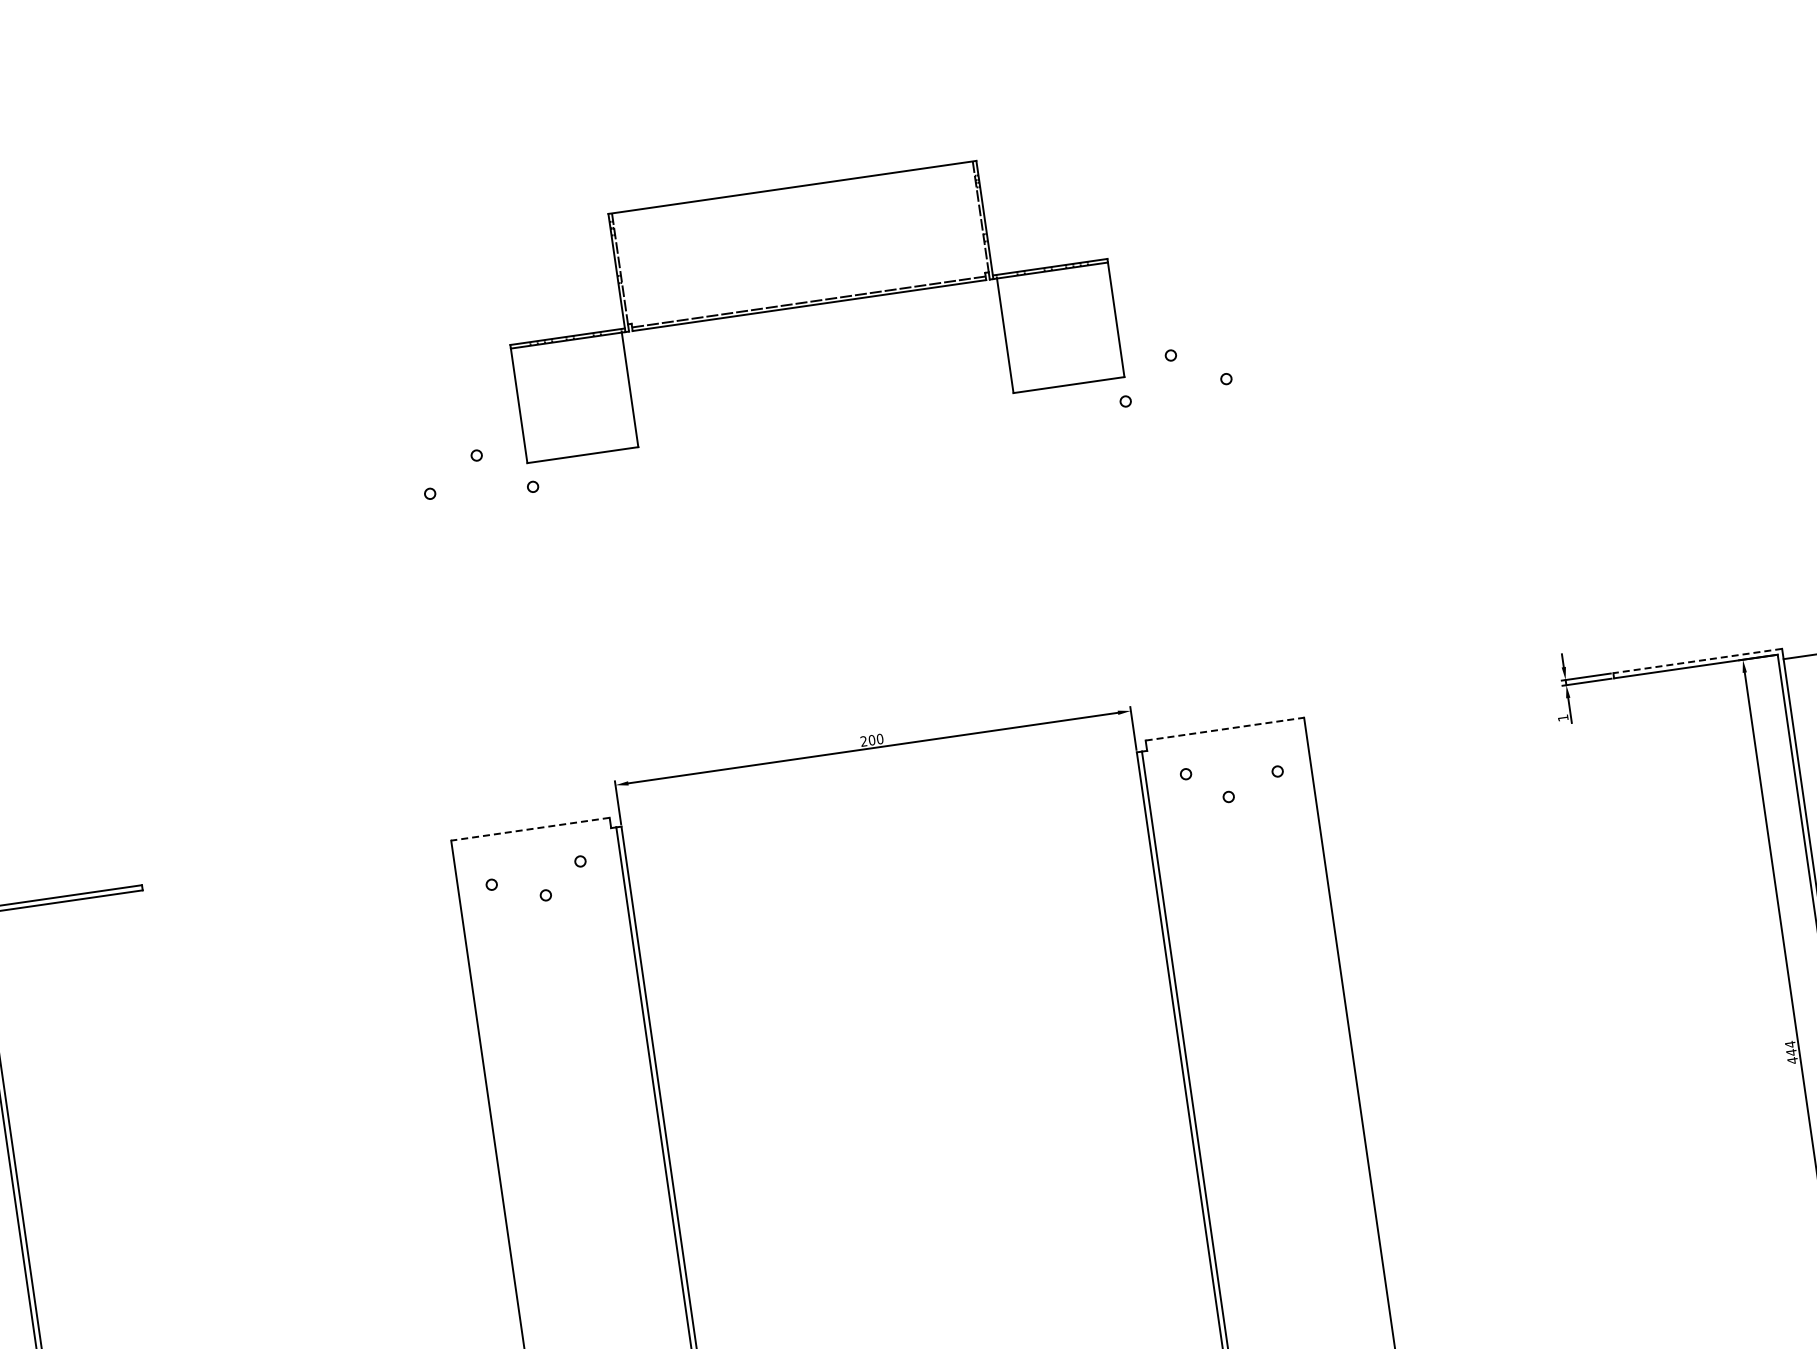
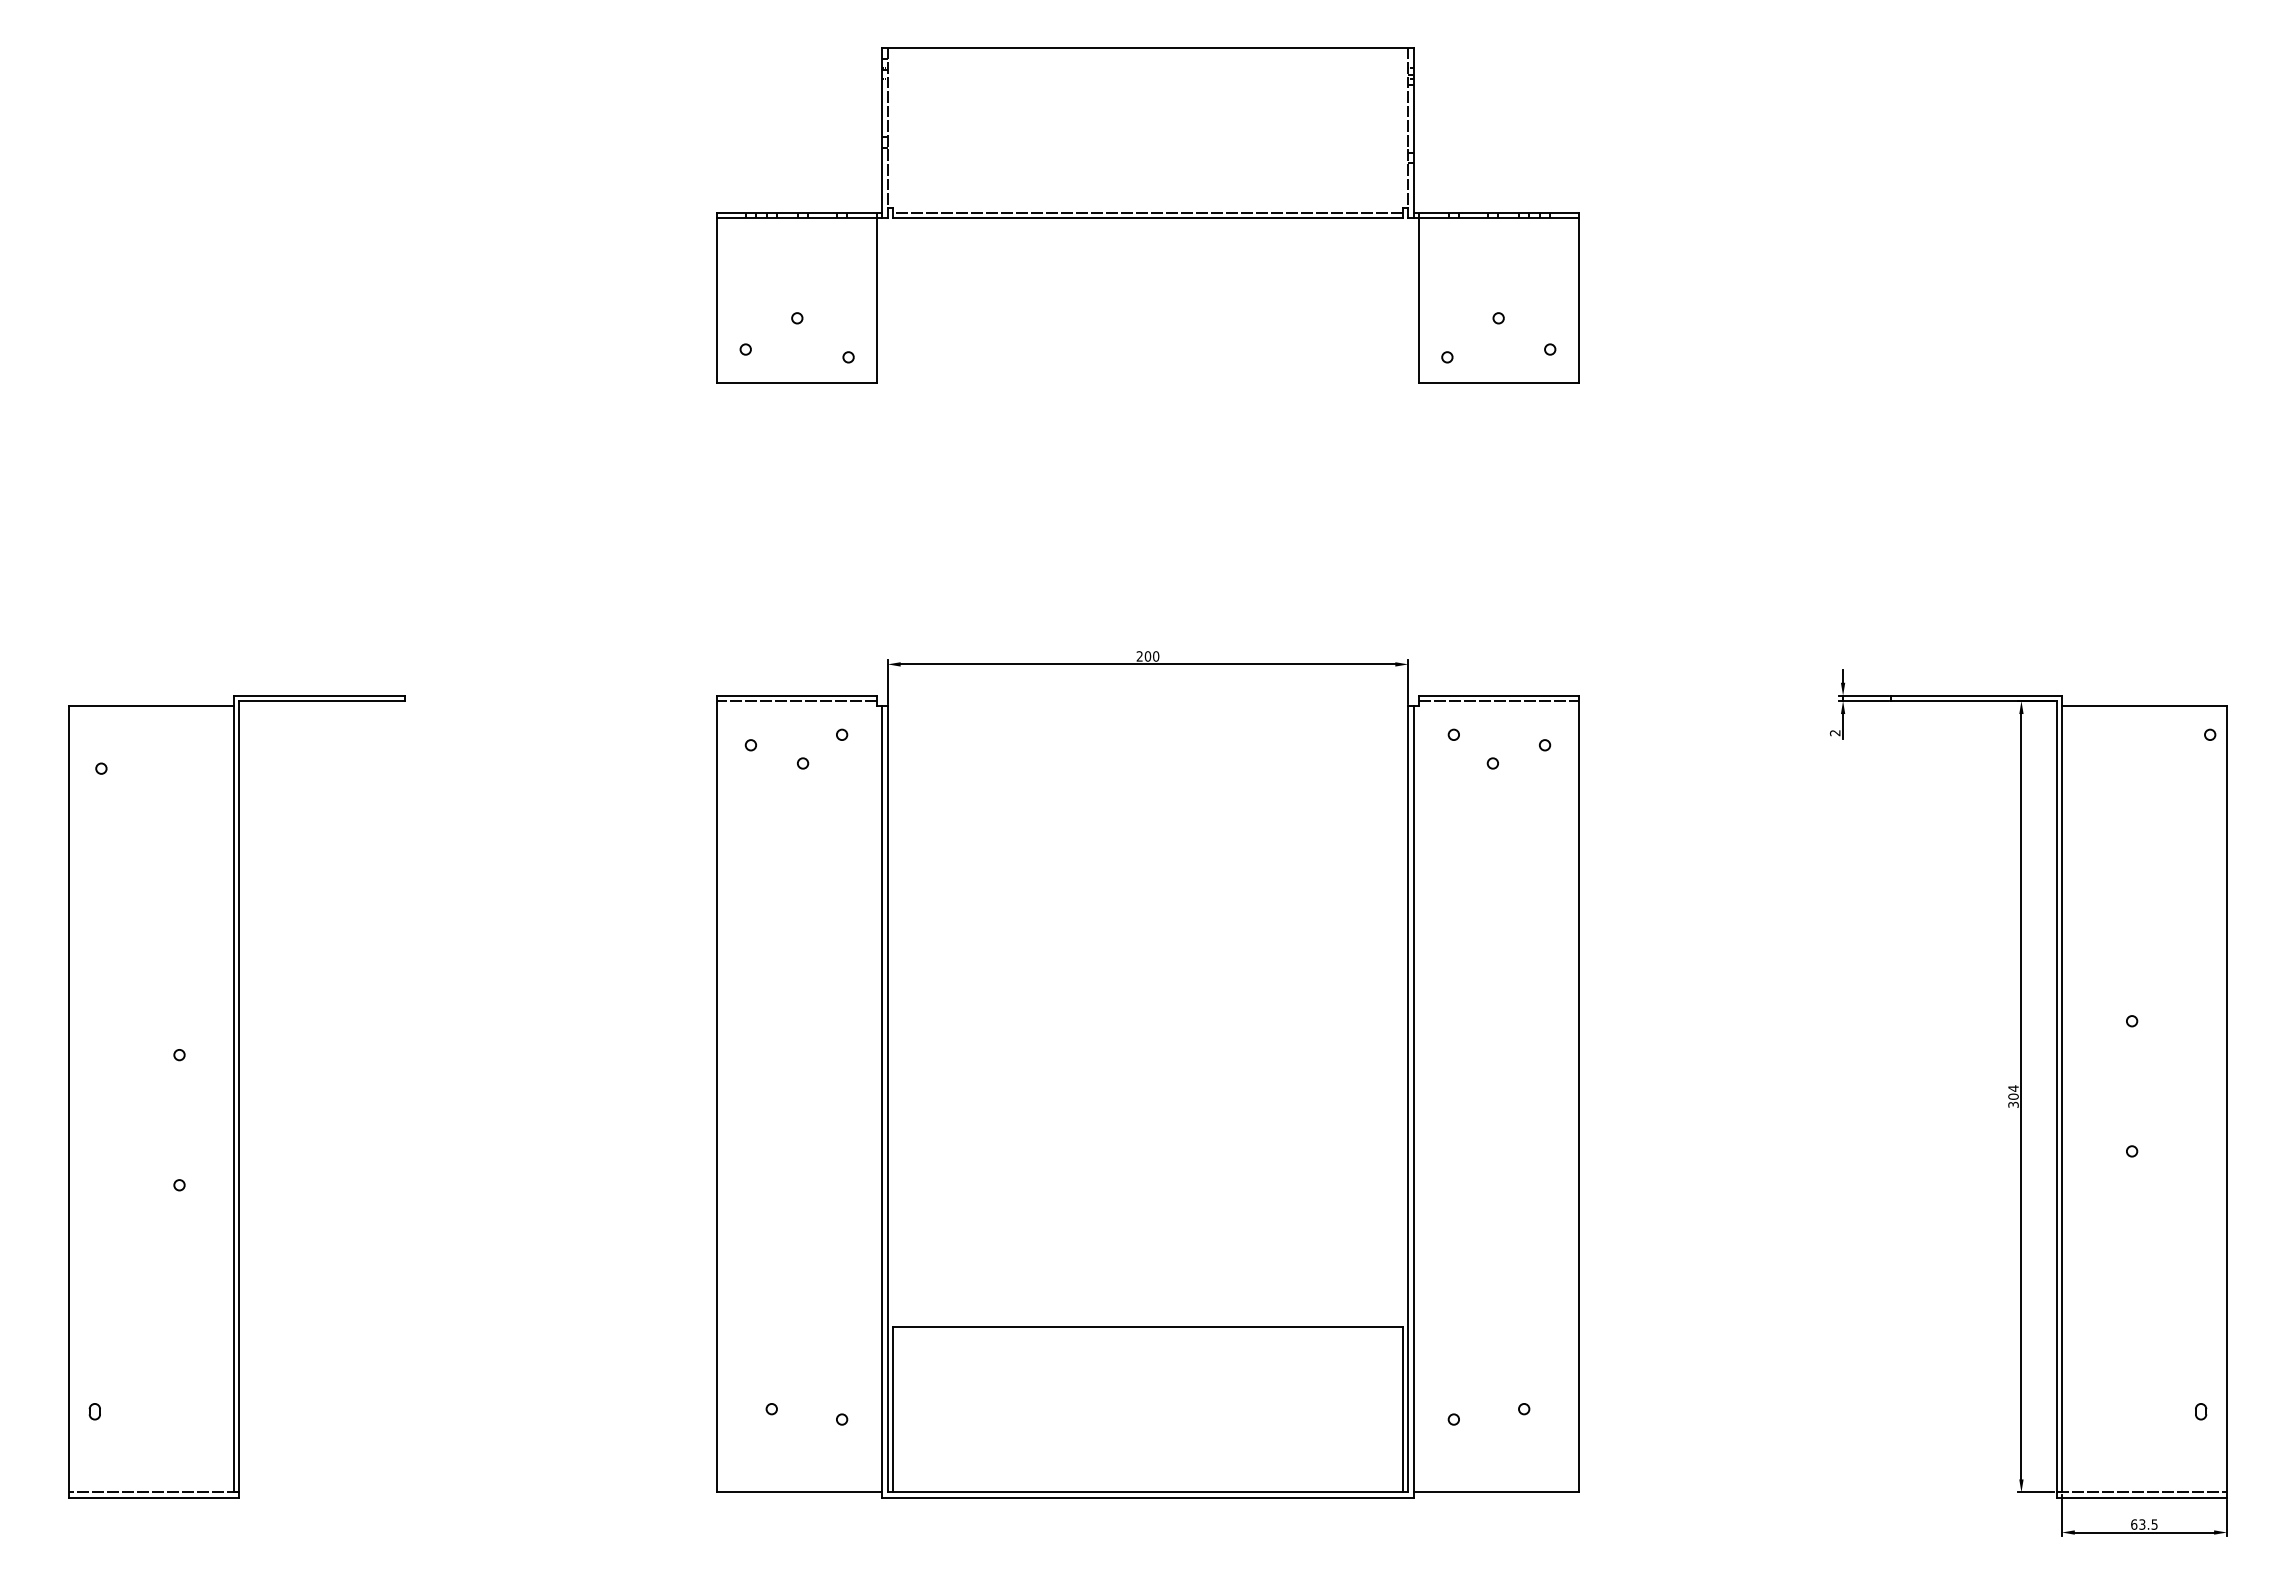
part: (808, 303) -> (1147, 215), size x1.43
line: (1697, 660) -> (1976, 695), dashed -> solid
text: (1562, 718) -> (1834, 733), 1 -> 2
line: (1225, 728) -> (1499, 695), dashed -> solid
line: (1225, 734) -> (1498, 701), added
line: (529, 829) -> (796, 695), dashed -> solid
line: (531, 834) -> (797, 701), added
text: (1792, 1056) -> (2013, 1100), 444 -> 304

